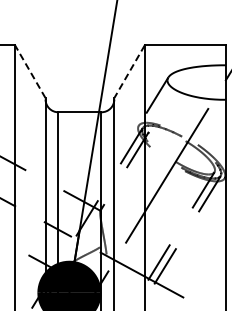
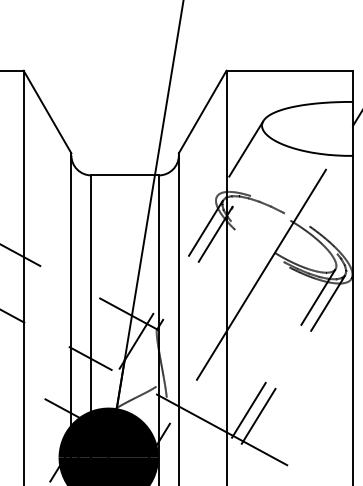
line: (30, 71) -> (47, 111), dashed -> solid
line: (129, 72) -> (202, 113), dashed -> solid

